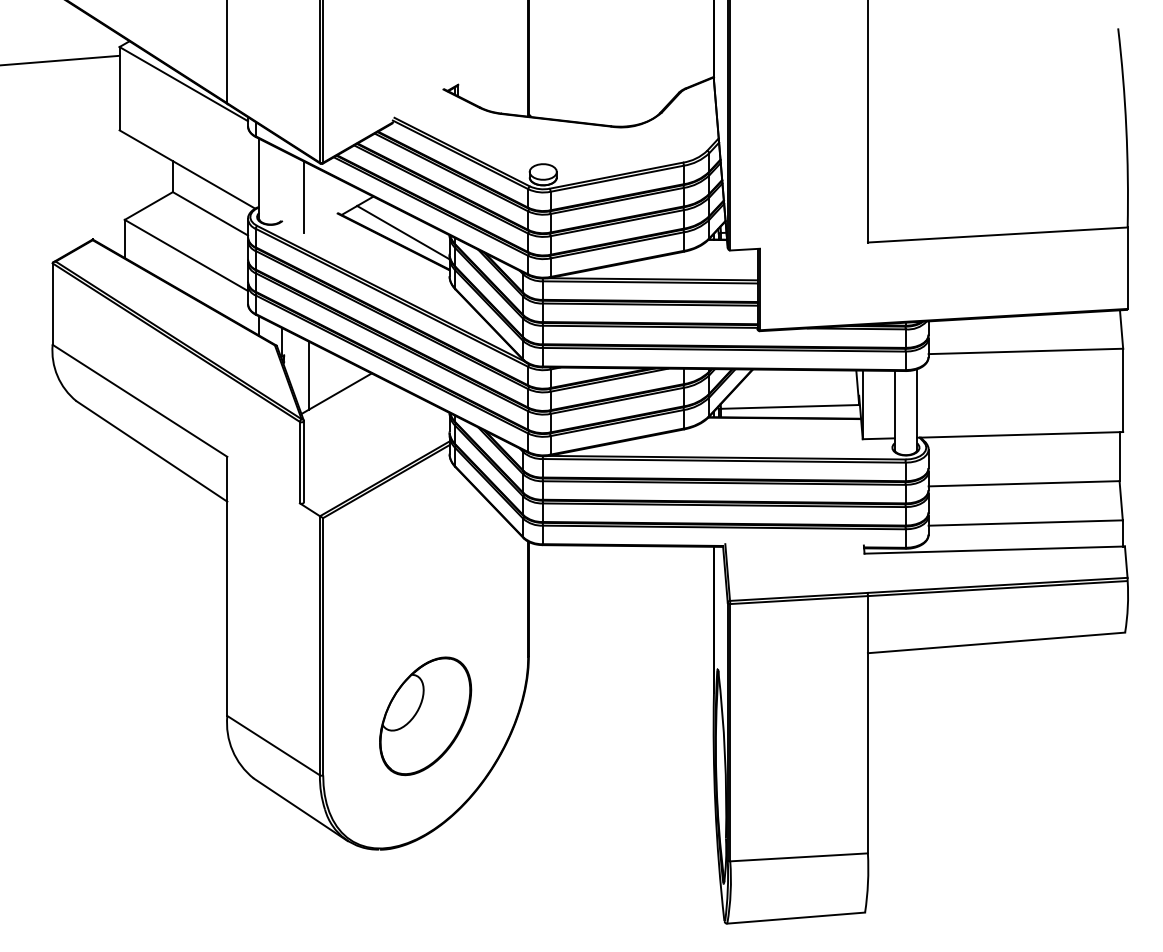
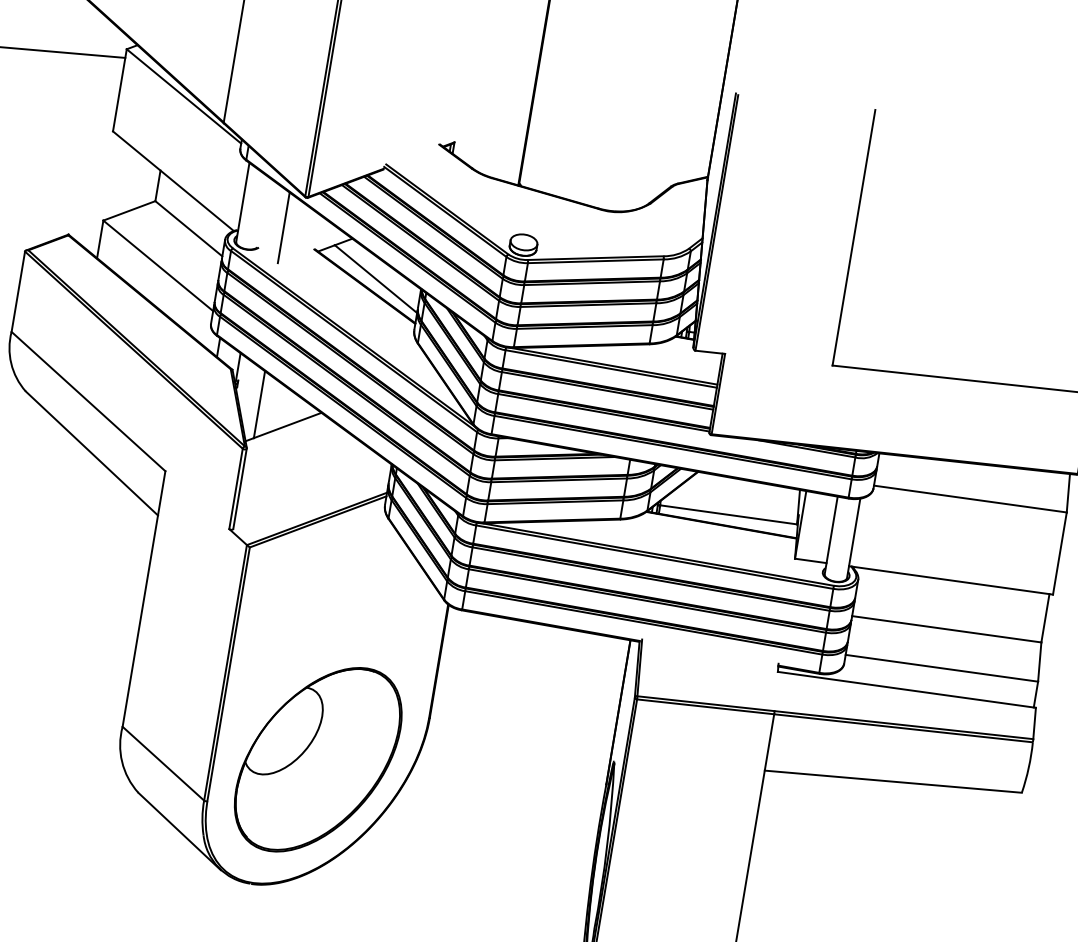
part: (425, 716) -> (317, 760), size x1.67

